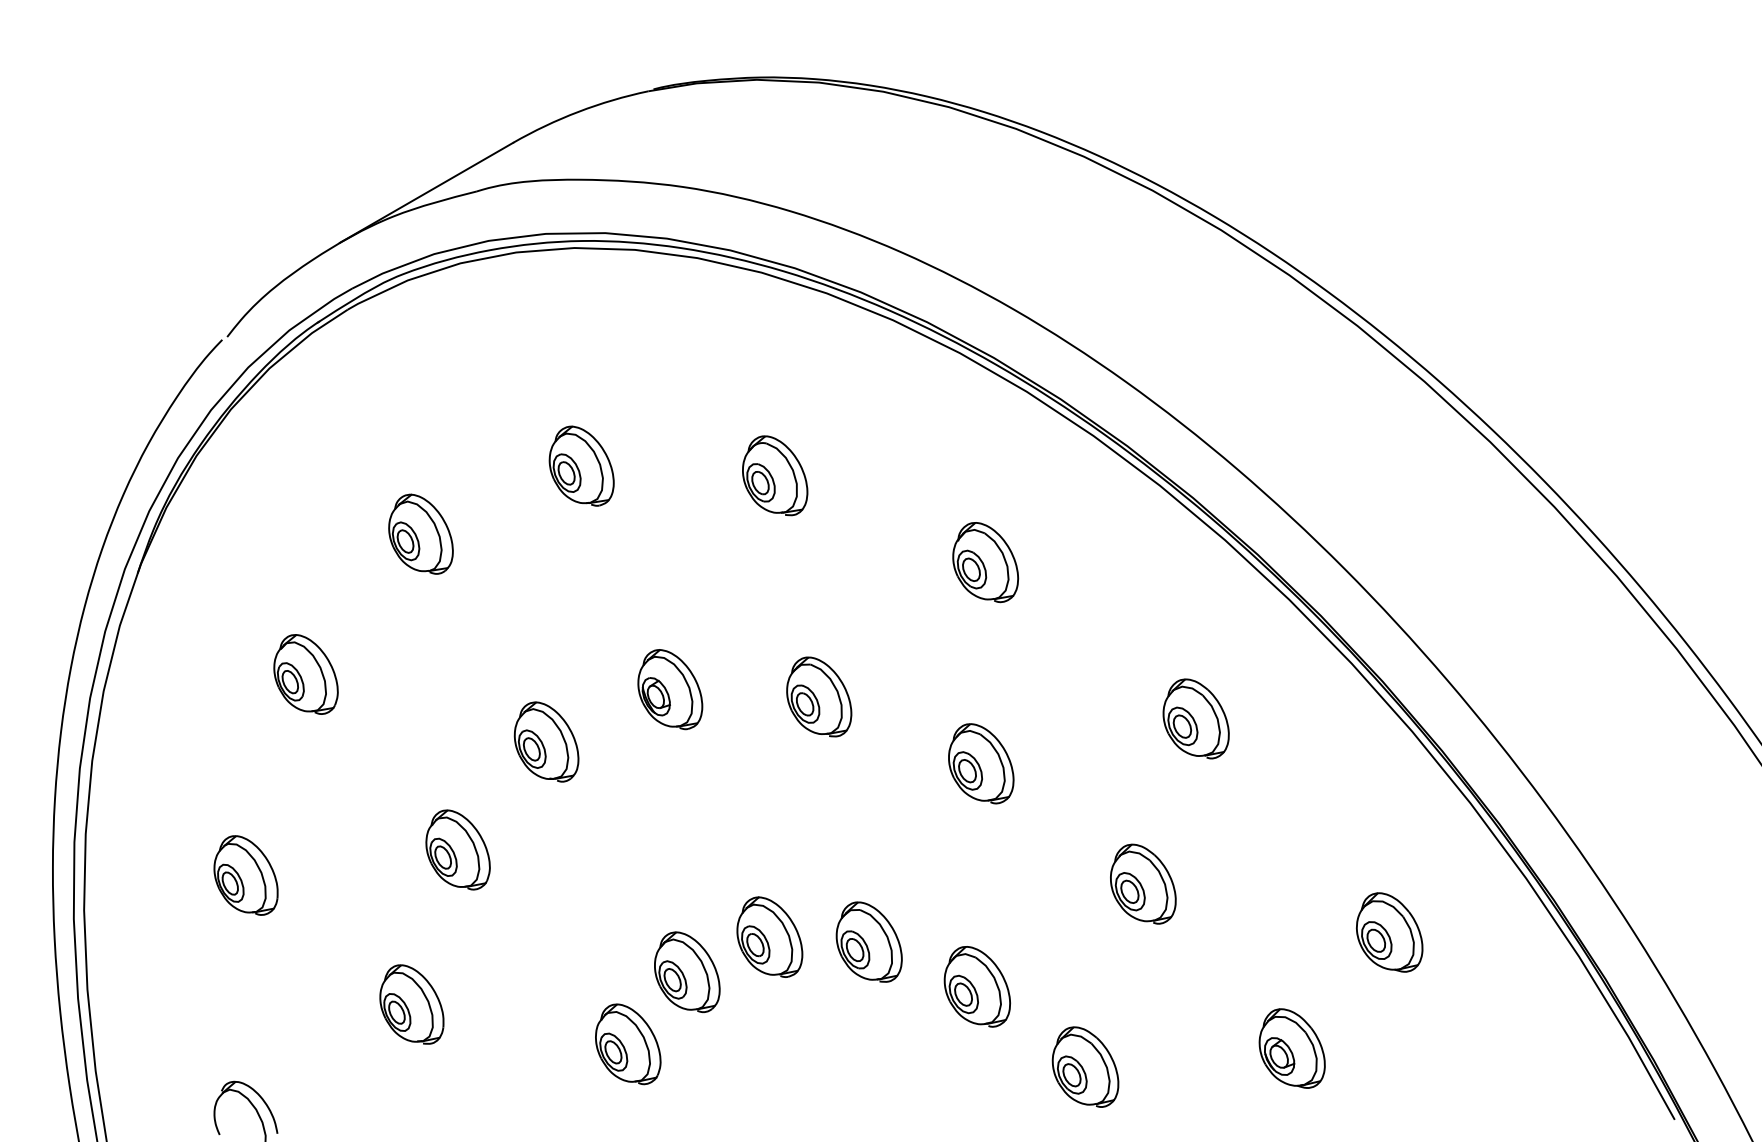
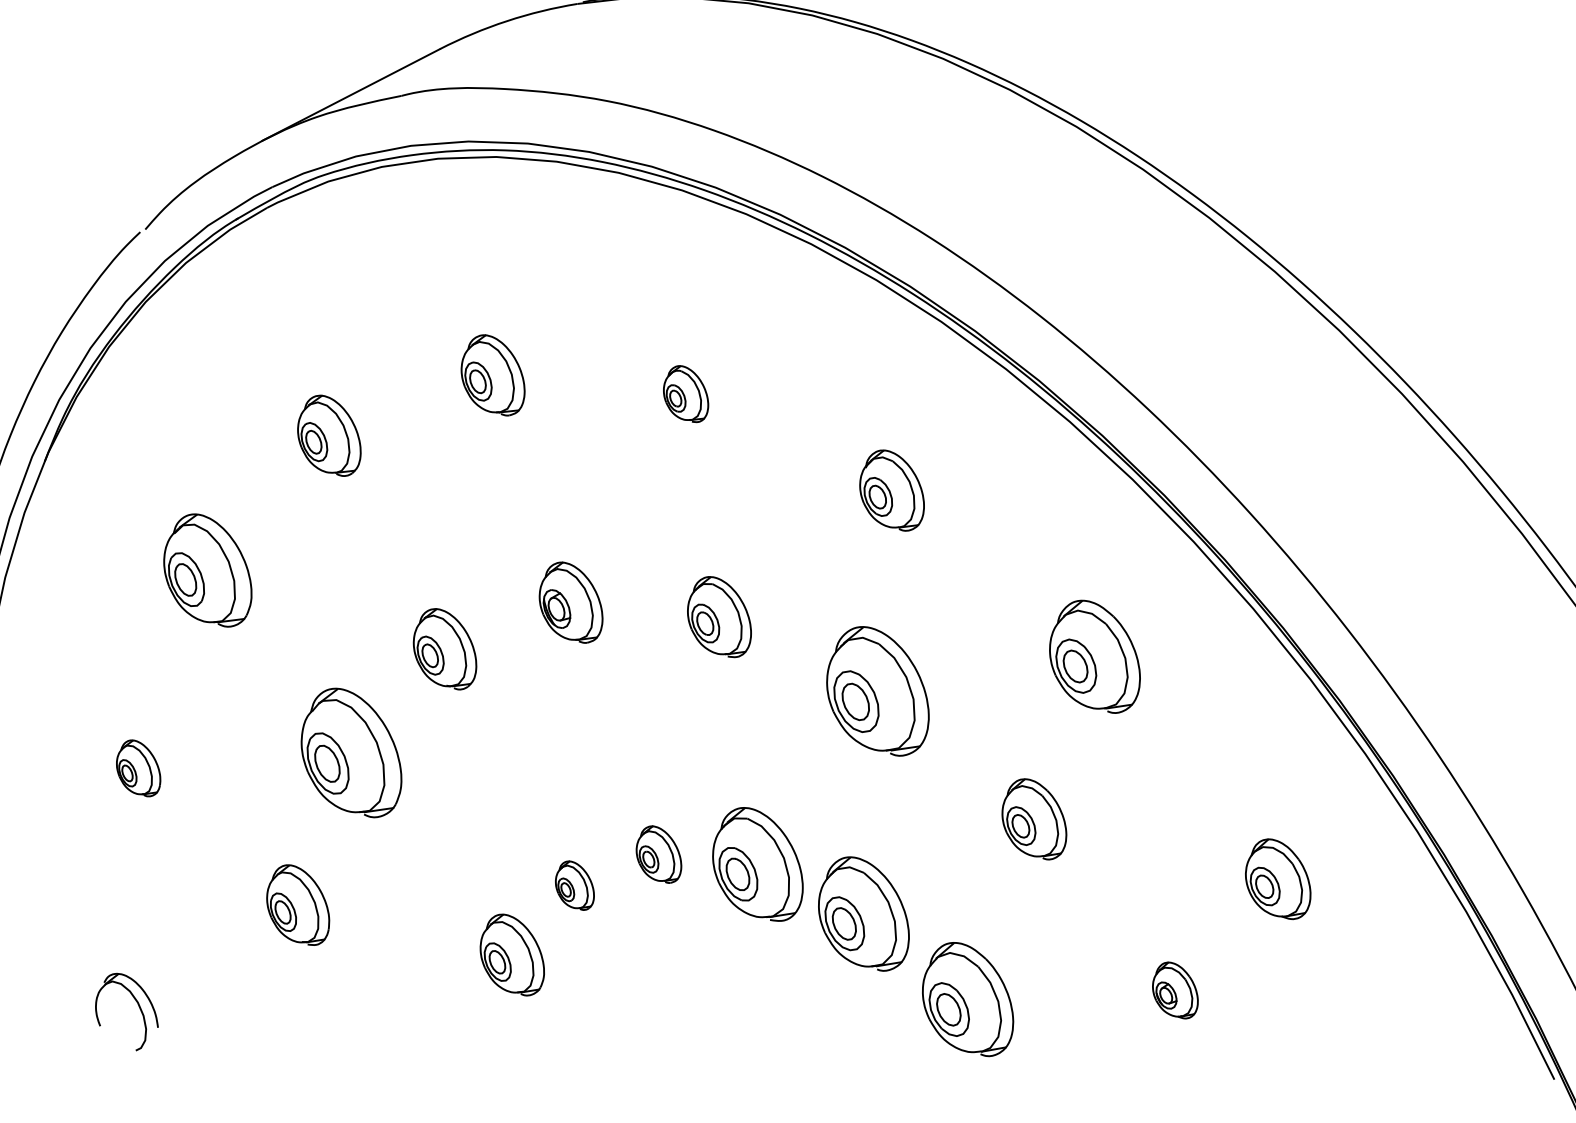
part: (775, 475) -> (686, 393), size x0.7
part: (305, 674) -> (207, 570), size x1.4
part: (1195, 718) -> (1094, 656), size x1.4
part: (981, 763) -> (878, 691), size x1.6
part: (457, 849) -> (351, 752), size x1.6
part: (245, 875) -> (138, 768), size x0.7
part: (769, 936) -> (658, 853), size x0.7
part: (868, 941) -> (757, 863), size x1.4
part: (687, 971) -> (575, 884), size x0.6
part: (976, 986) -> (863, 913), size x1.4
part: (1291, 1048) -> (1174, 990), size x0.7
part: (1085, 1066) -> (968, 998), size x1.4

